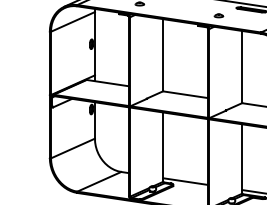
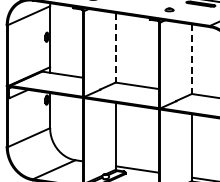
line: (163, 55) -> (116, 48), solid -> dashed
line: (242, 67) -> (192, 59), solid -> dashed

